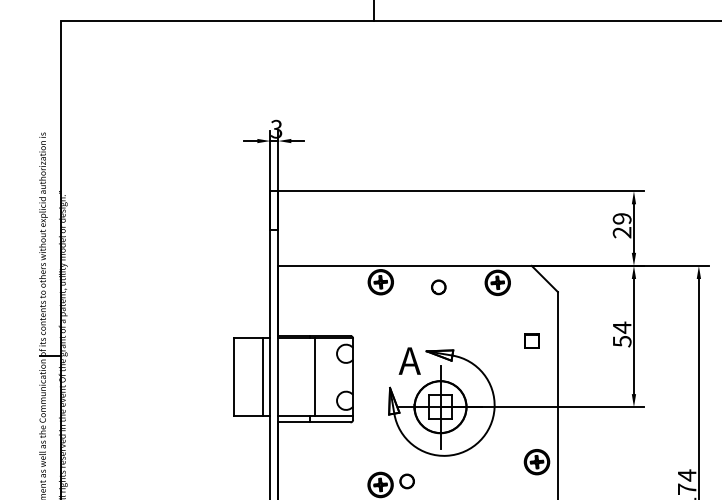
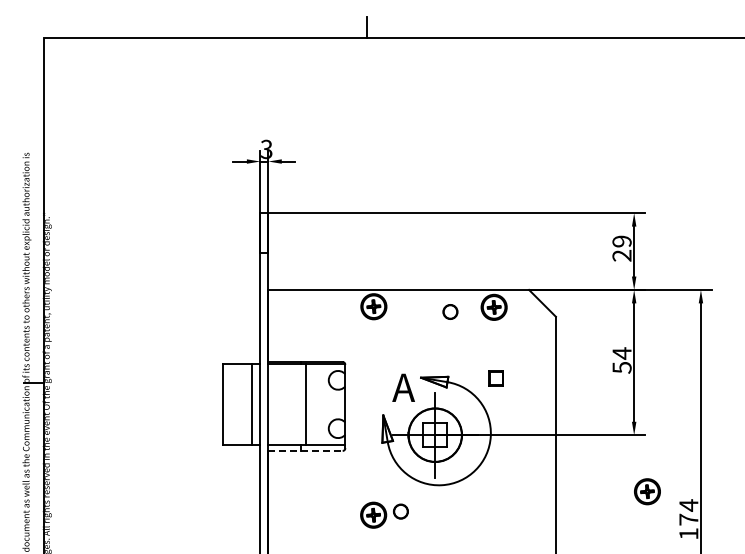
circle: (438, 286) -> (450, 311), moved
part: (531, 341) -> (495, 378), moved
line: (315, 422) -> (306, 450), solid -> dashed
part: (537, 461) -> (647, 491), moved

